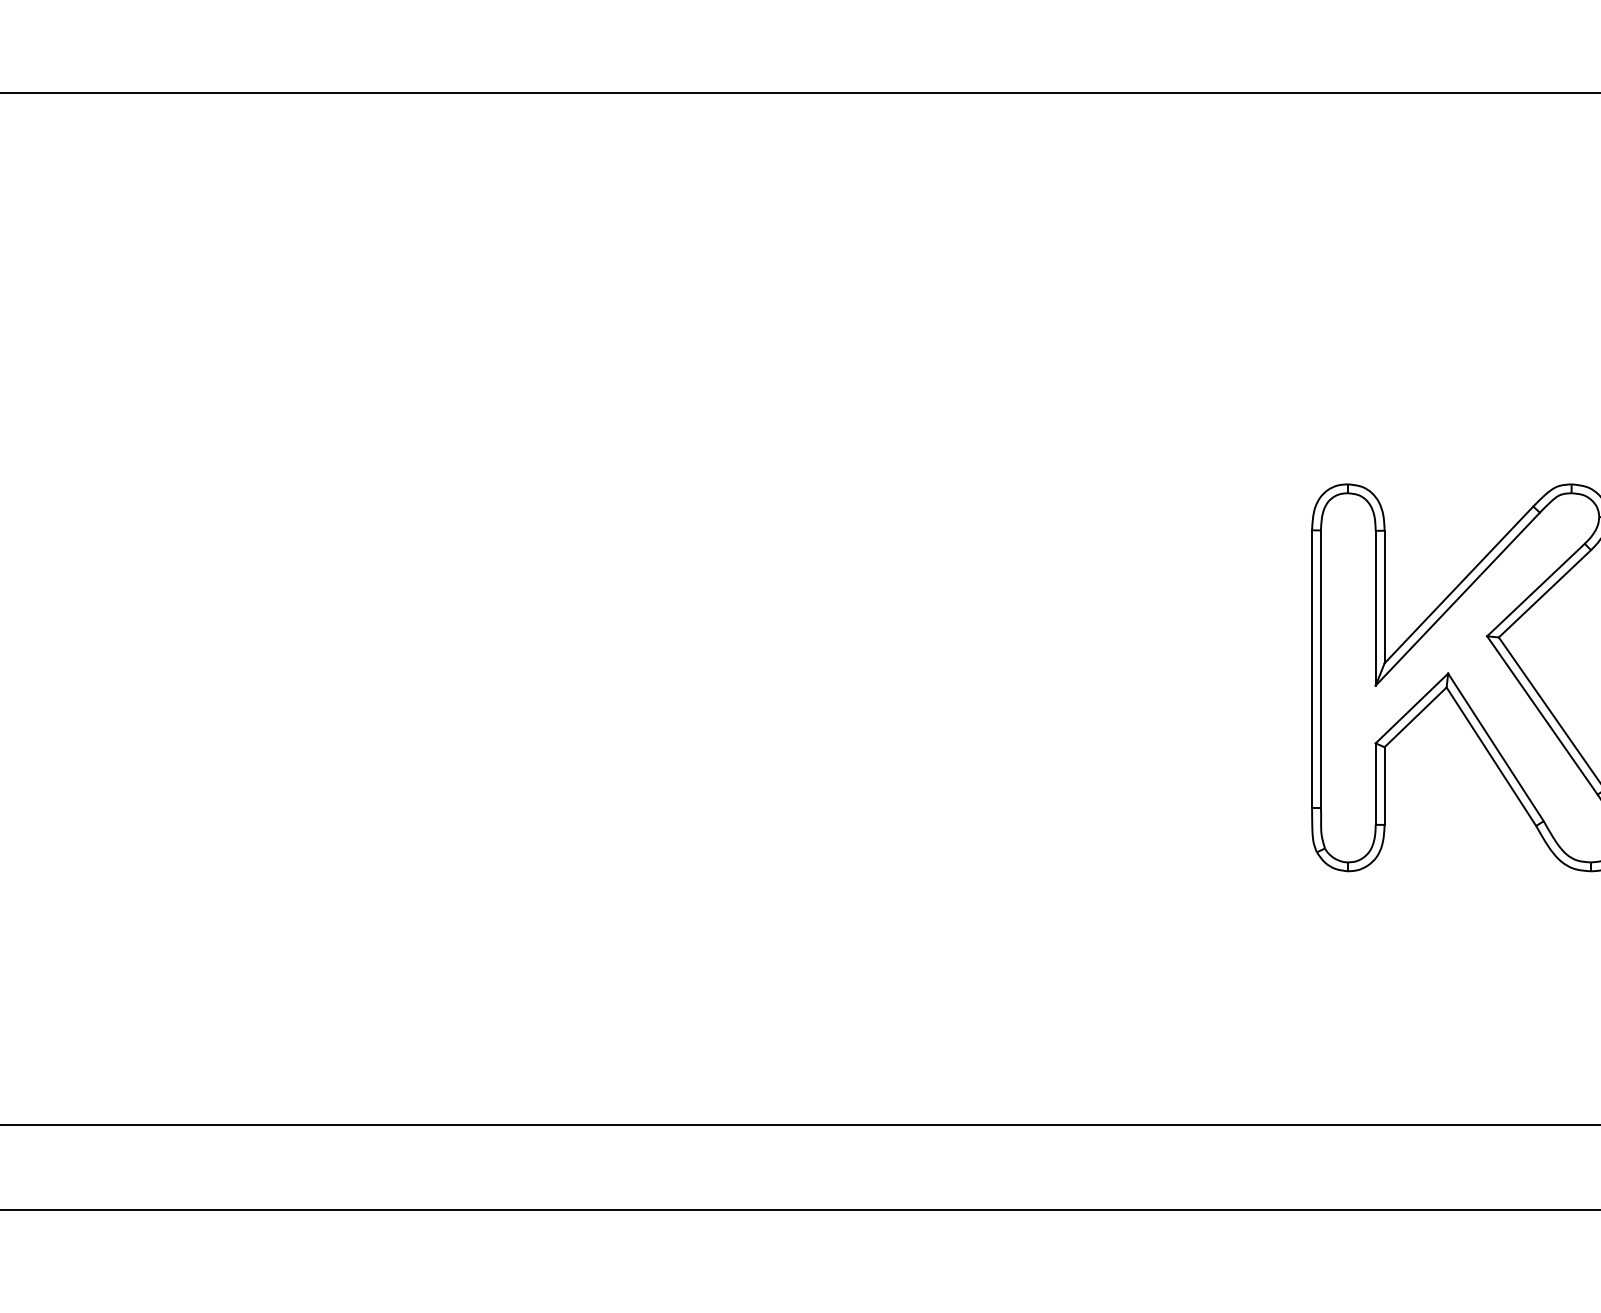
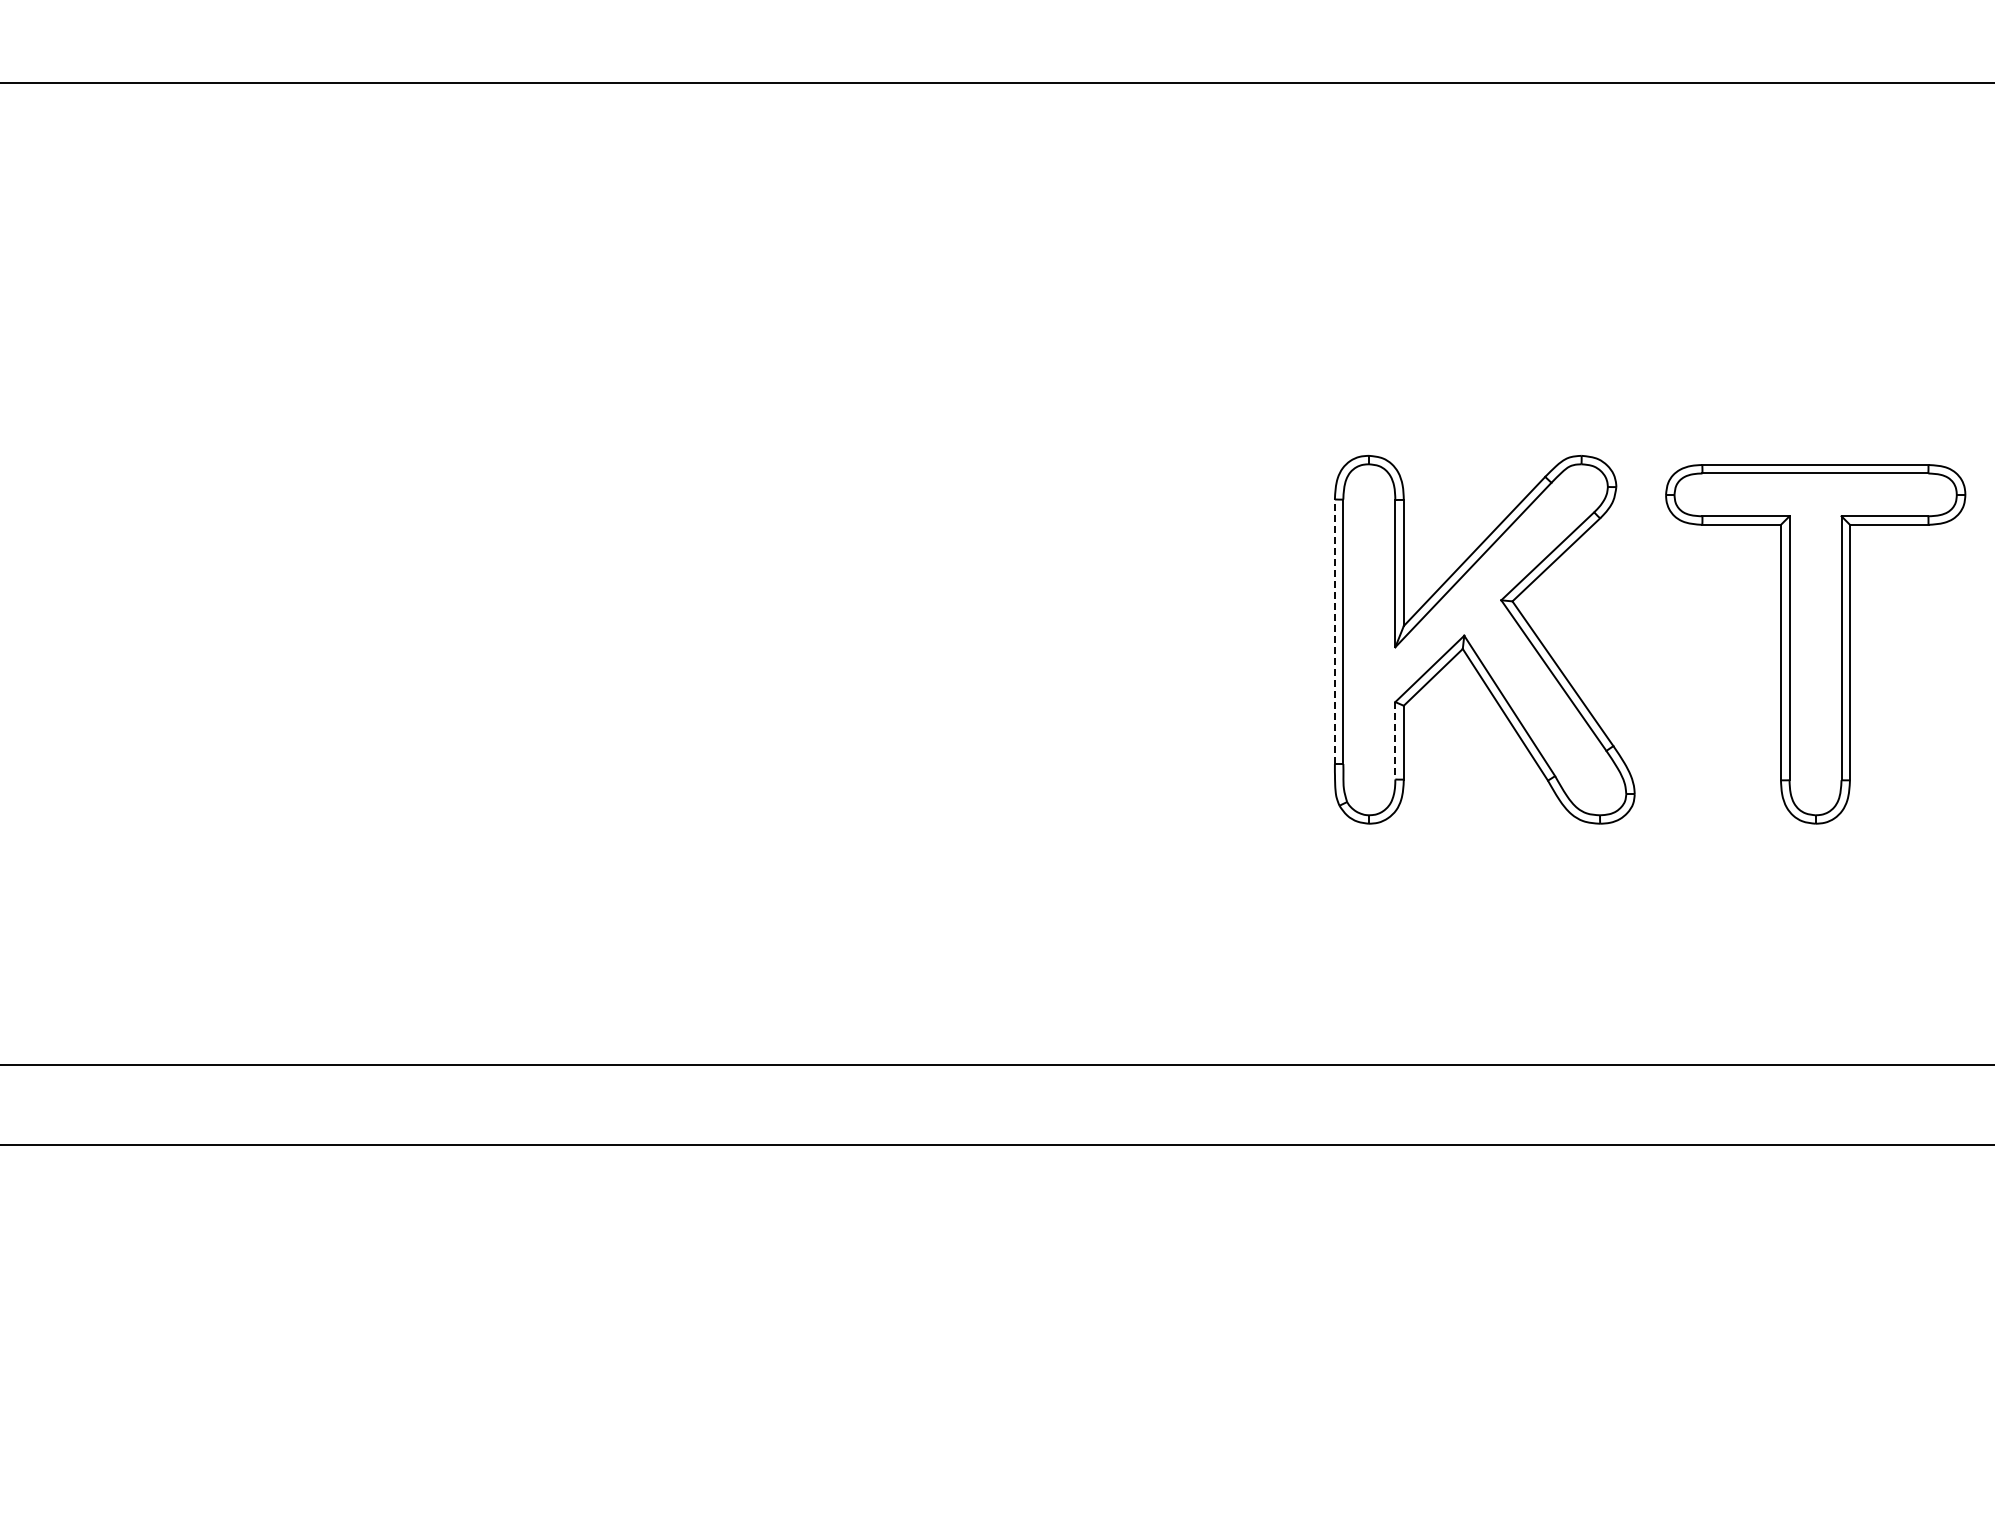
line: (1311, 669) -> (1334, 631), solid -> dashed
line: (1375, 783) -> (1395, 740), solid -> dashed

